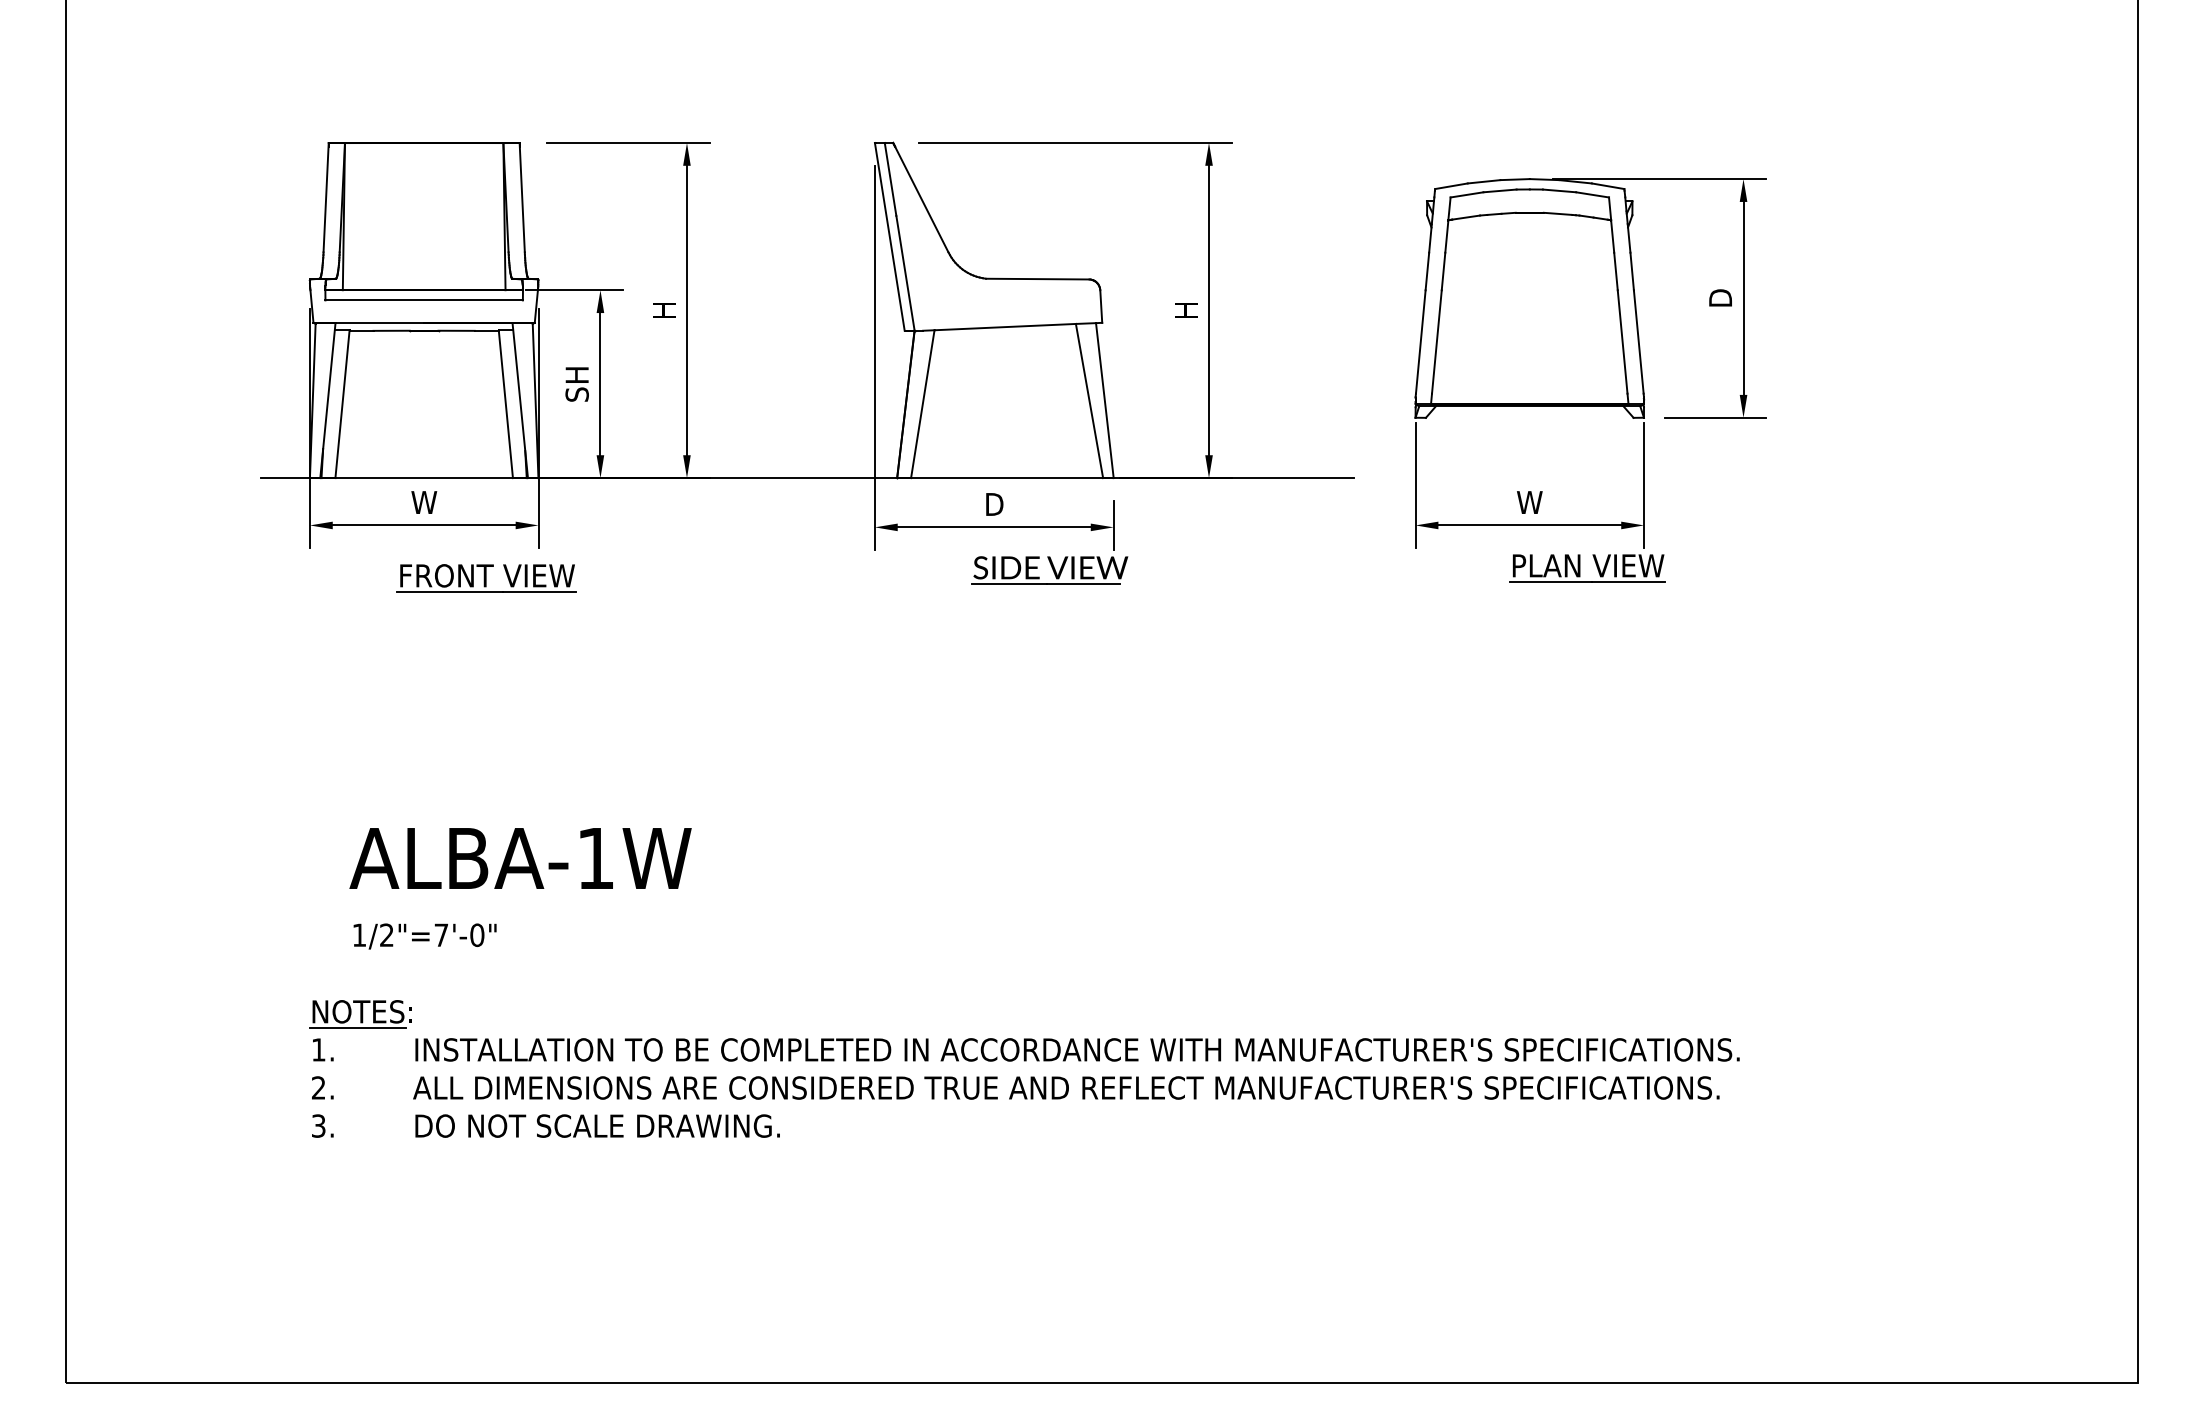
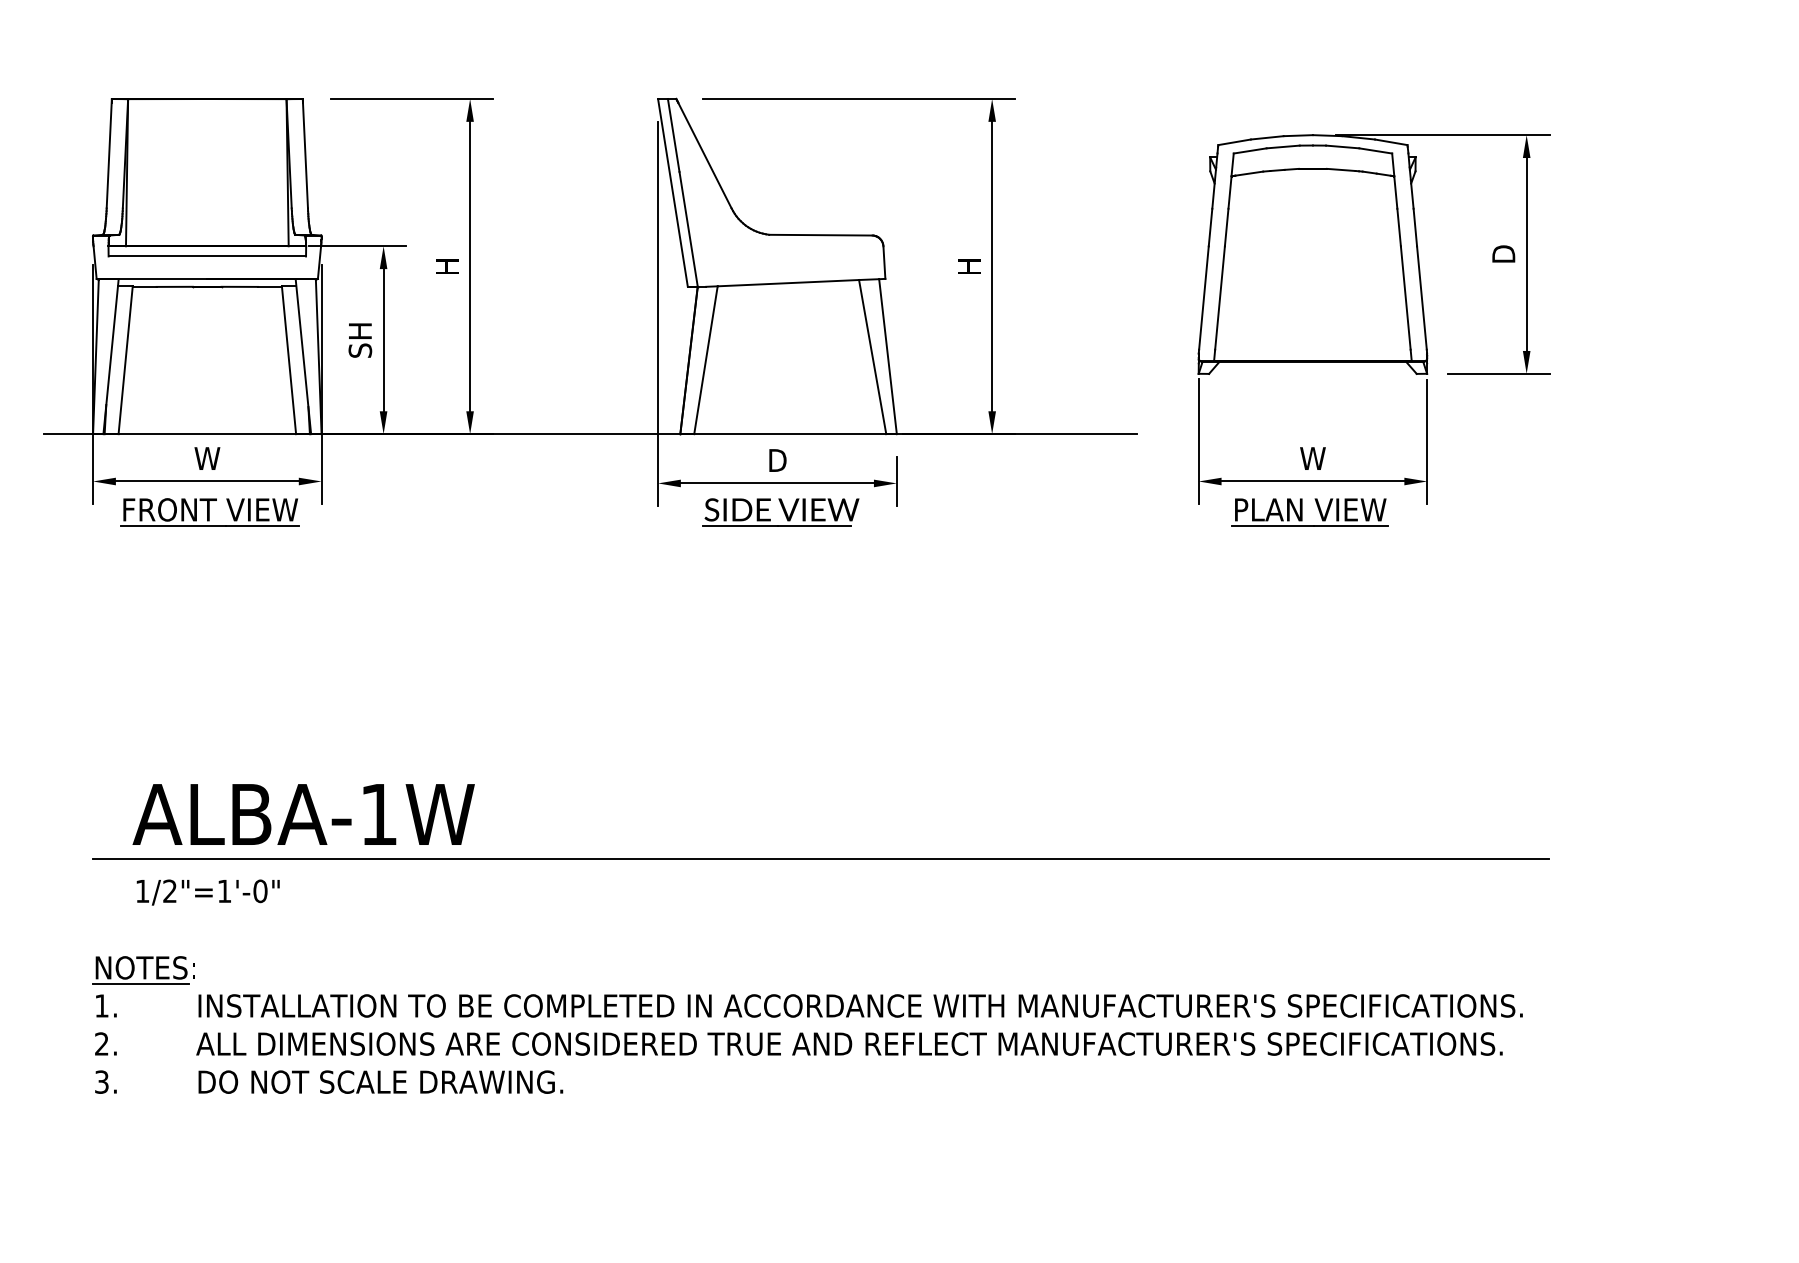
part: (1580, 568) -> (1302, 512), moved
part: (1049, 570) -> (780, 512), moved
part: (486, 578) -> (209, 512), moved
line: (1037, 902) -> (820, 858), added
text: (441, 934) -> (224, 890), 1/2"=7'-0" -> 1/2"=1'-0"

